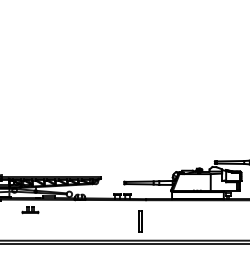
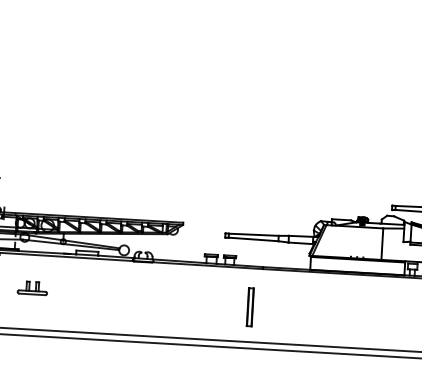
part: (30, 210) -> (32, 289), moved

